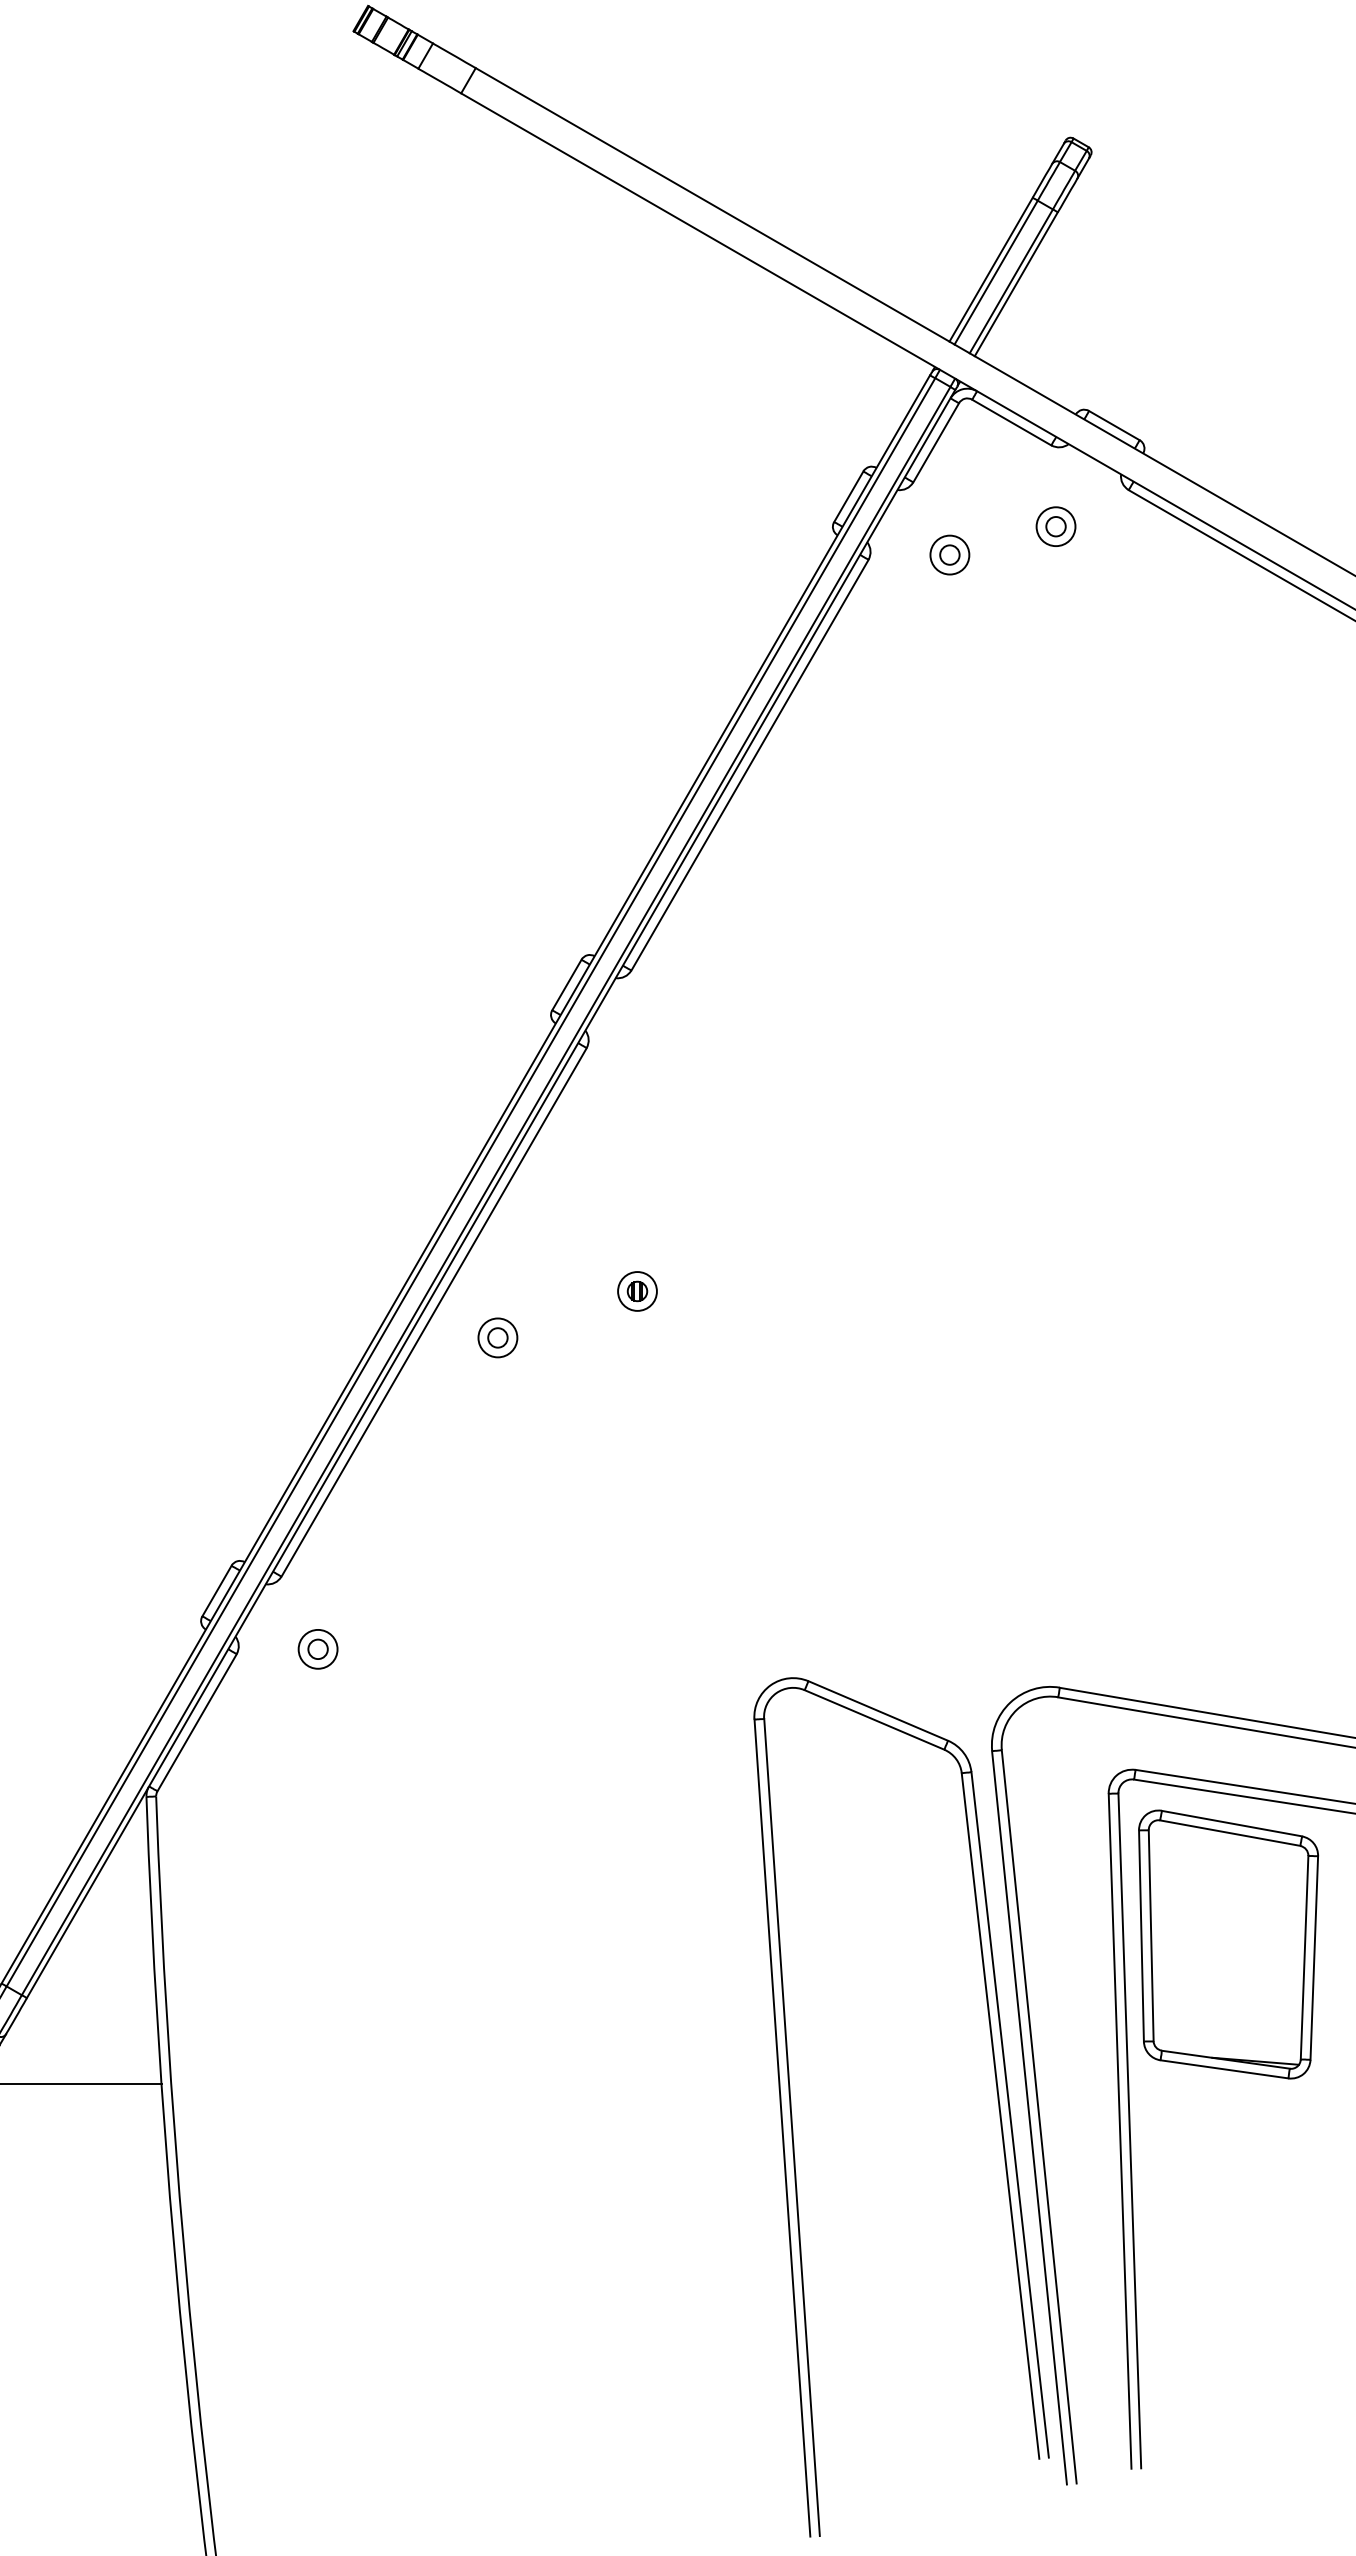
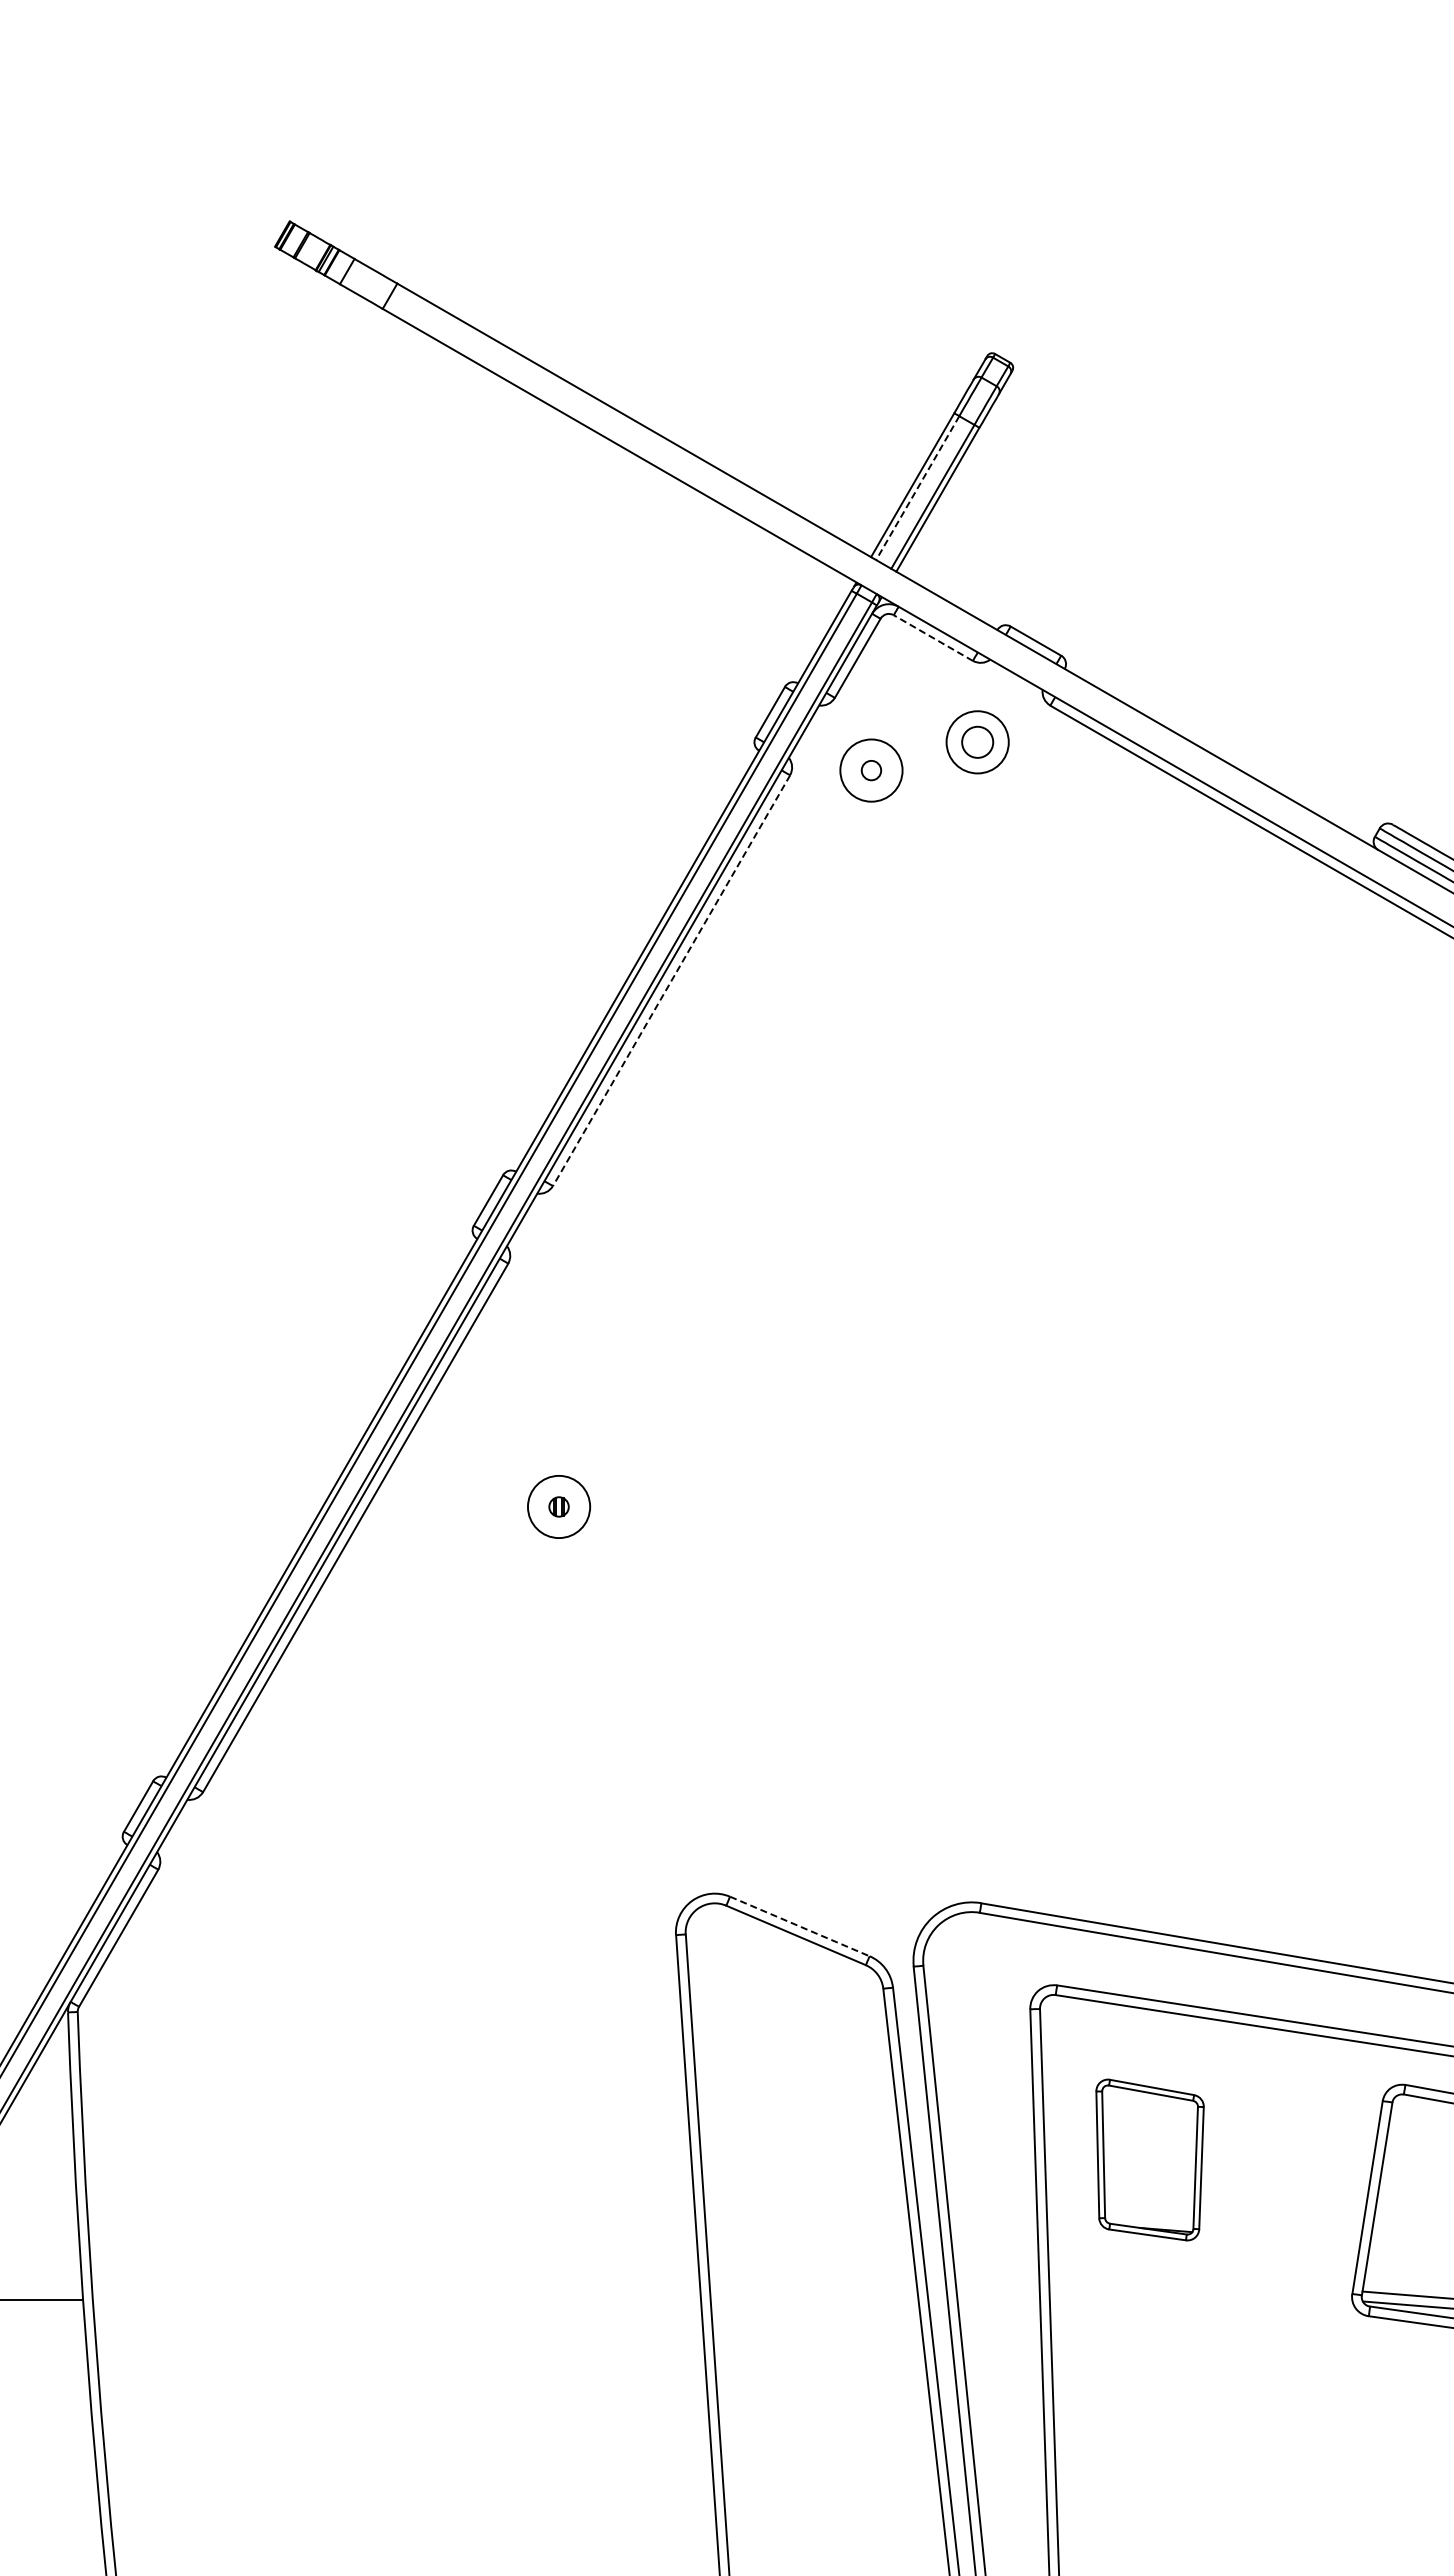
line: (995, 273) -> (917, 488), solid -> dashed
line: (1011, 423) -> (933, 638), solid -> dashed
part: (1055, 526) -> (977, 741), size x1.6
circle: (949, 555) -> (871, 770), size x1.6
line: (749, 766) -> (671, 981), solid -> dashed
circle: (636, 1291) -> (558, 1506), size x1.6
part: (497, 1338) -> (419, 1553), removed
part: (317, 1649) -> (239, 1864), removed
line: (877, 1711) -> (799, 1926), solid -> dashed
part: (1227, 1944) -> (1149, 2159), size x0.6

